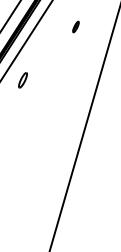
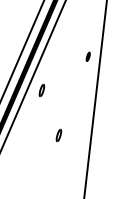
part: (75, 26) -> (87, 56), moved
part: (34, 143) -> (58, 135), added

